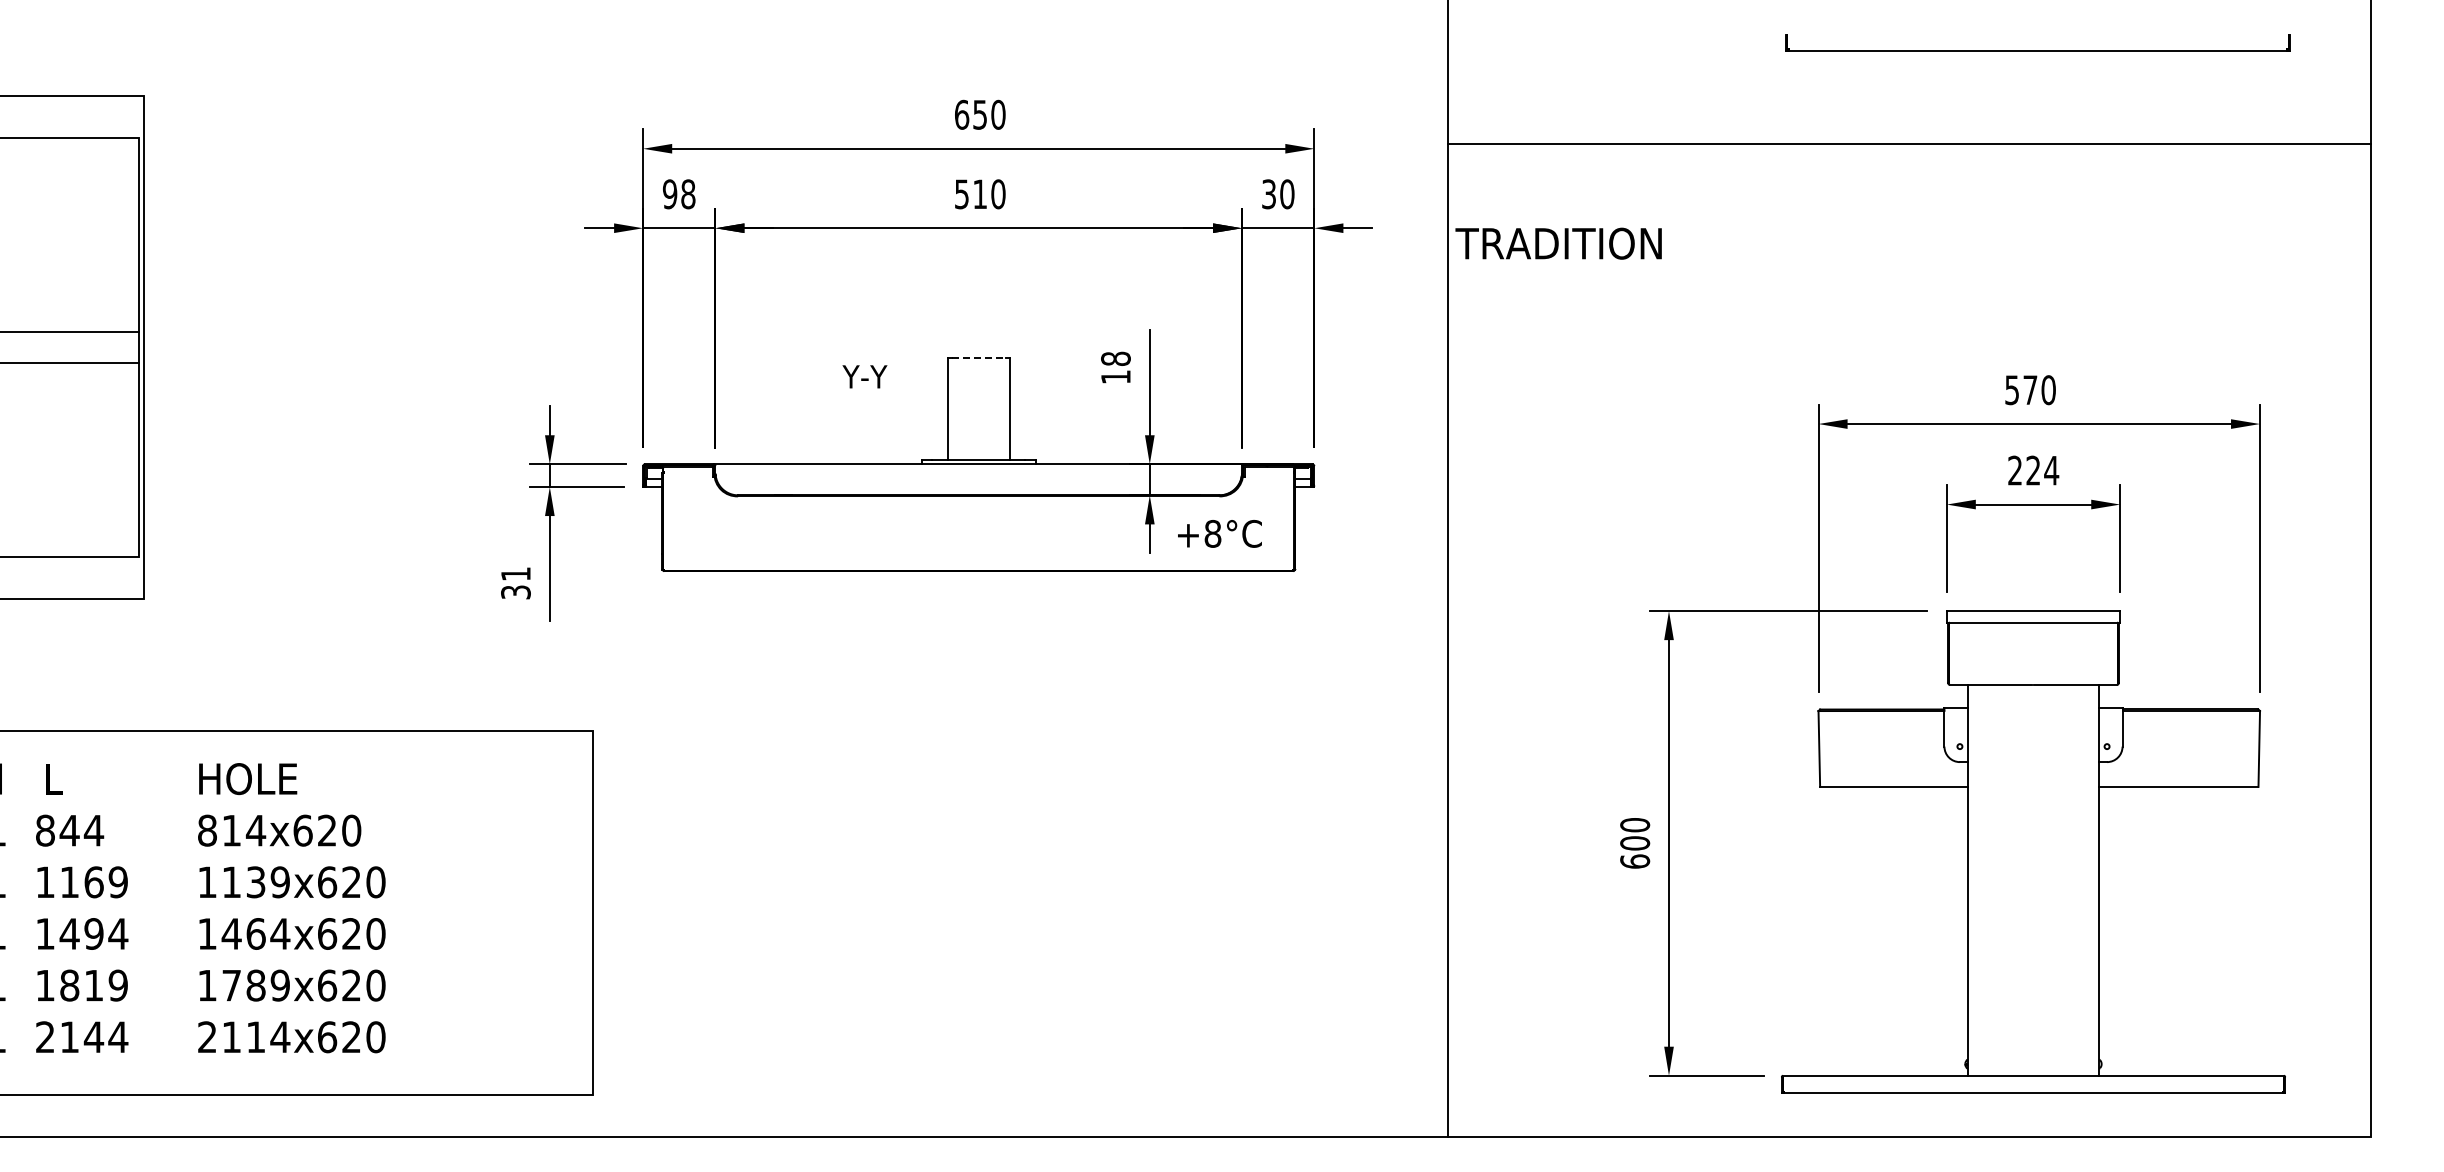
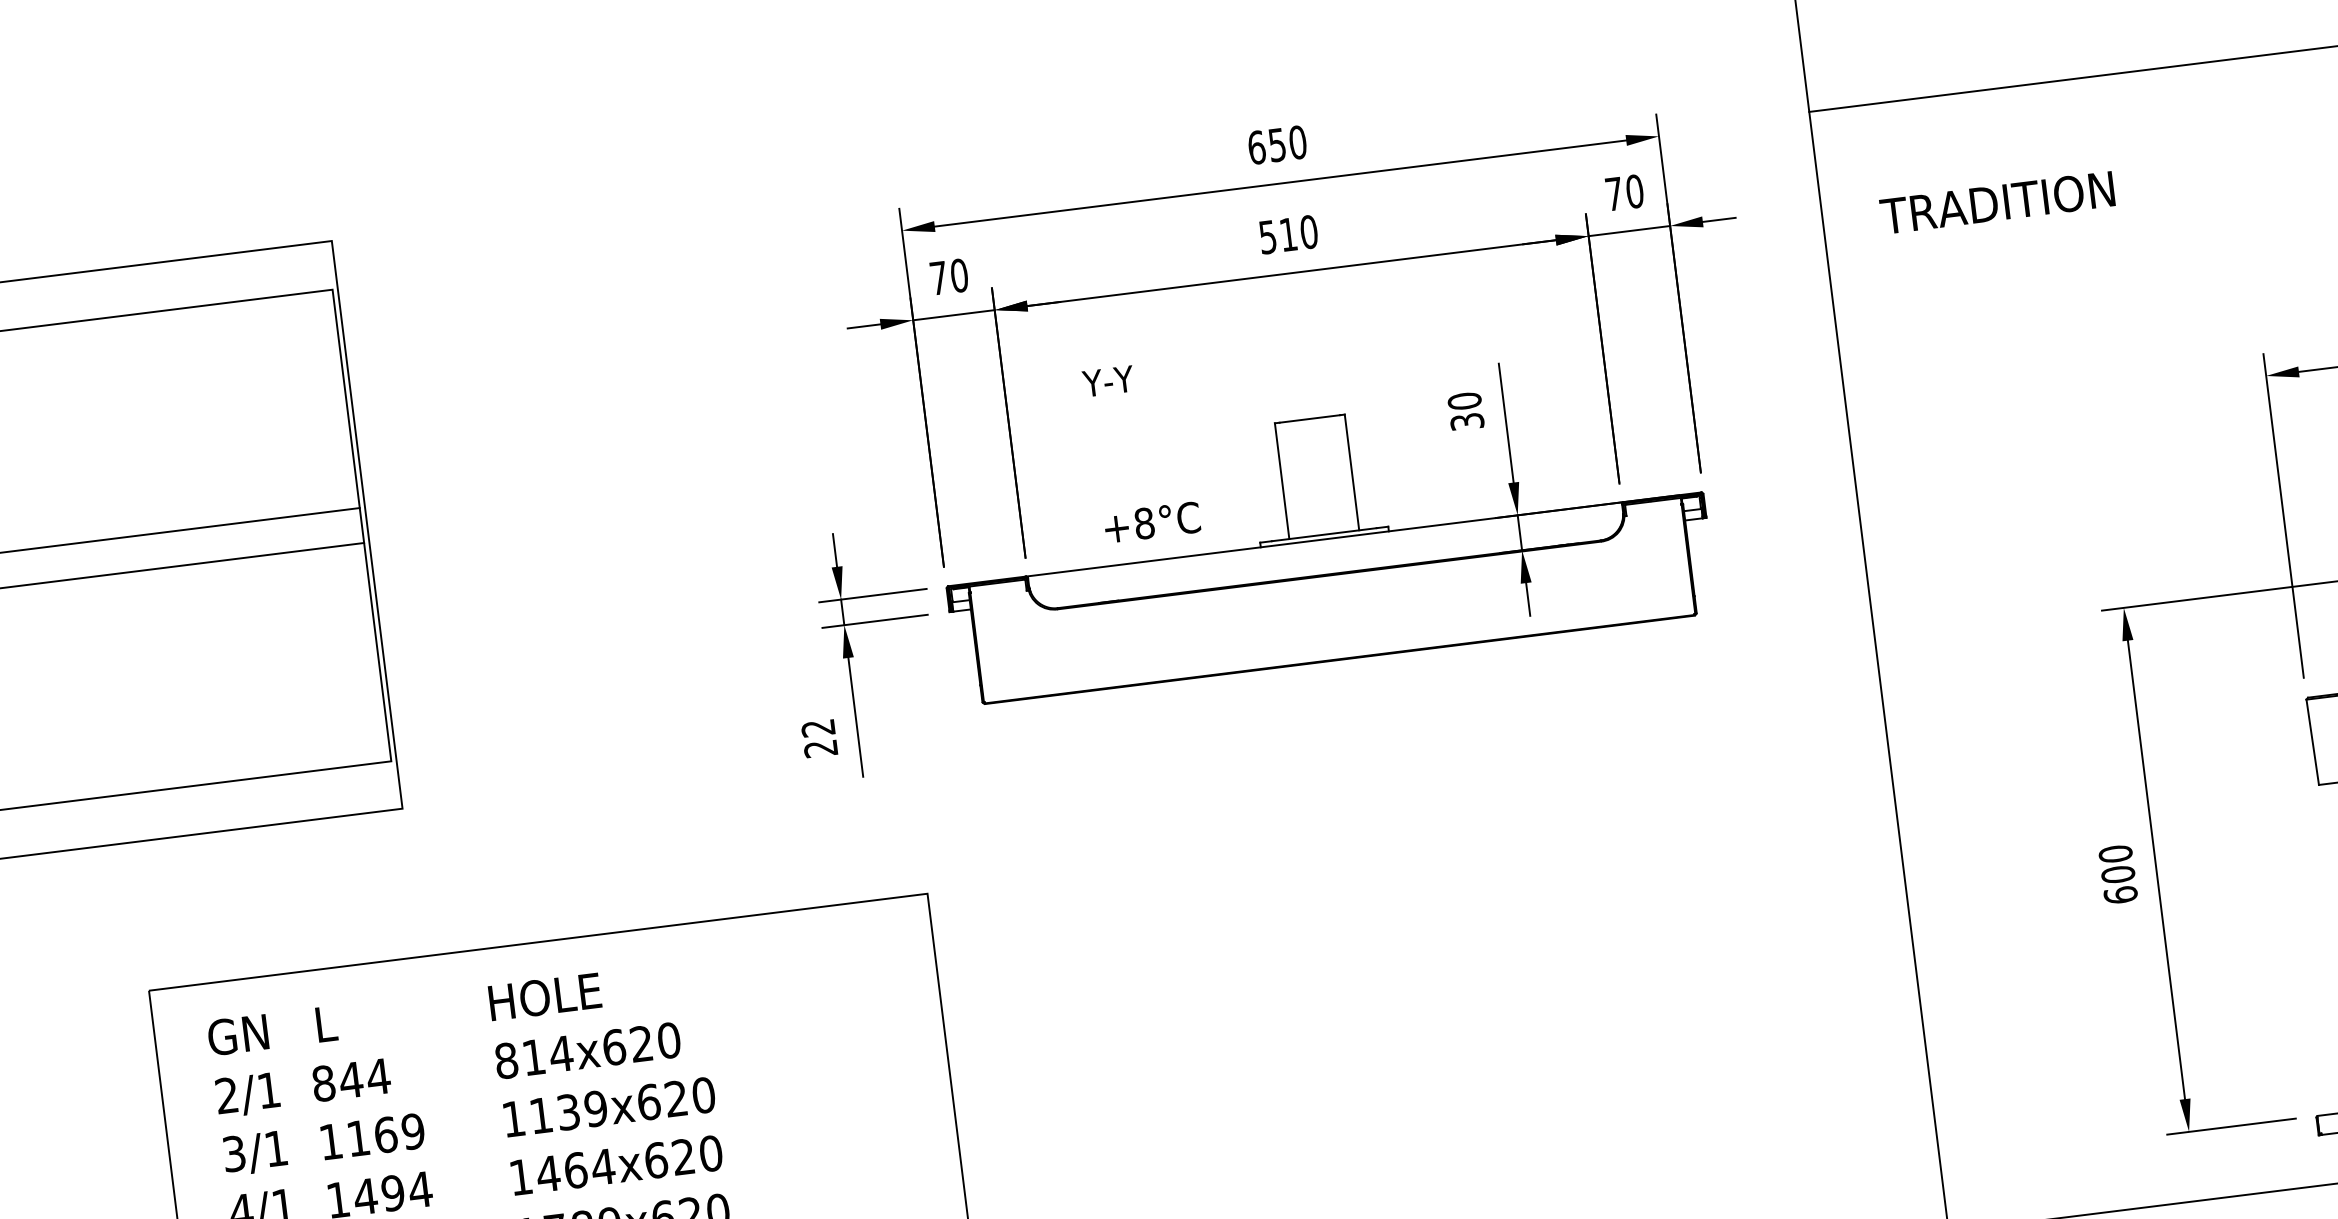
text: (678, 194) -> (948, 277), 98 -> 70
text: (1268, 194) -> (1613, 194), 30 -> 70
text: (1558, 243) -> (1997, 202), moved
line: (978, 357) -> (1309, 418), dashed -> solid
text: (1115, 367) -> (1465, 410), 18 -> 30
text: (864, 376) -> (1107, 381), moved
text: (1219, 533) -> (1151, 522), moved
text: (515, 583) -> (819, 738), 31 -> 22

